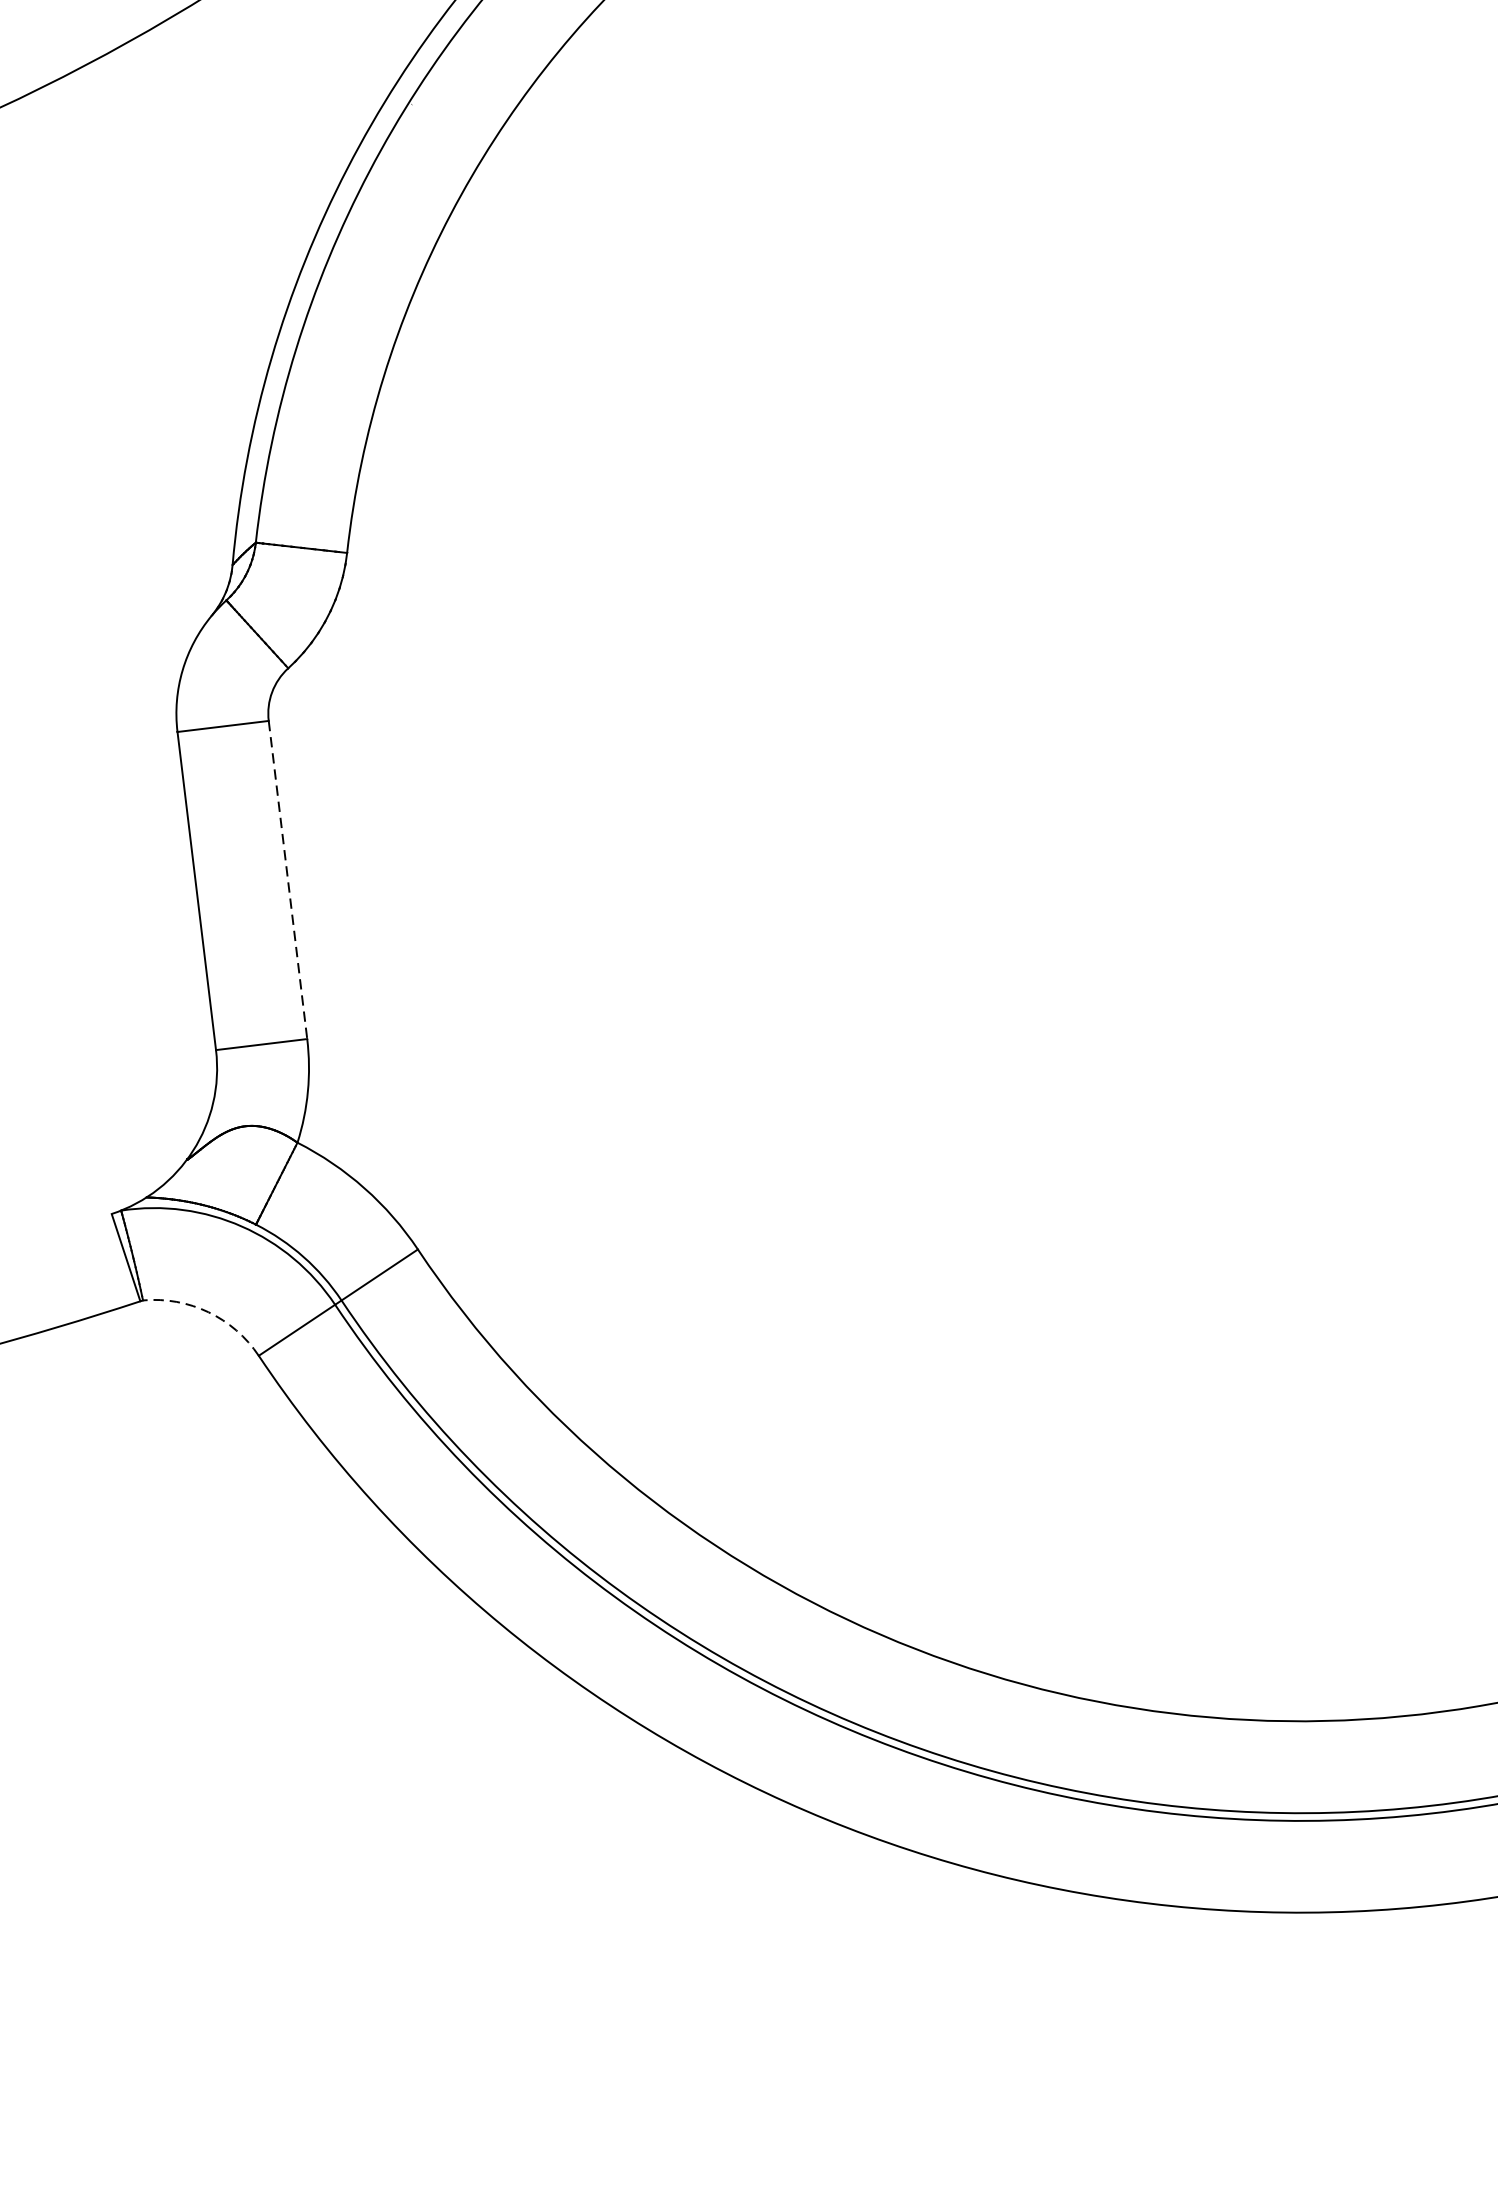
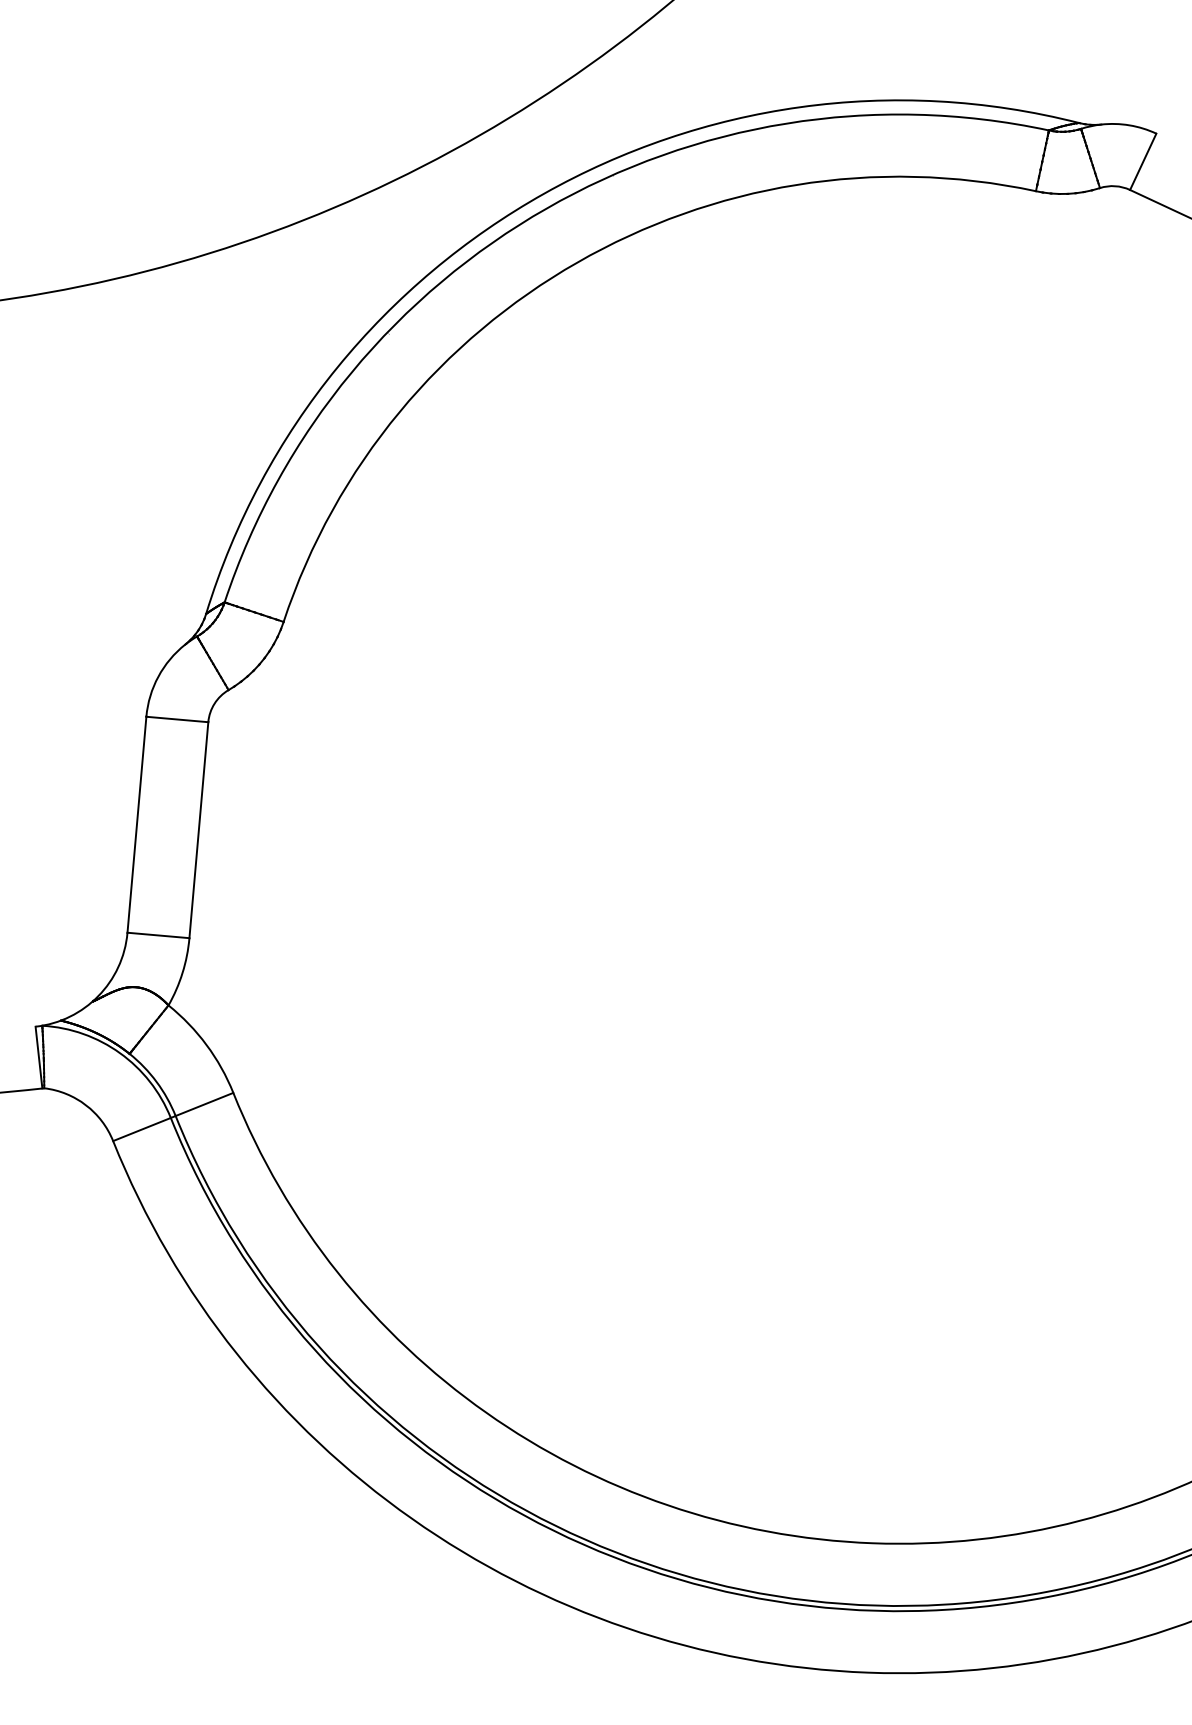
line: (287, 880) -> (198, 830), dashed -> solid
arc: (207, 1312) -> (85, 1105), dashed -> solid

